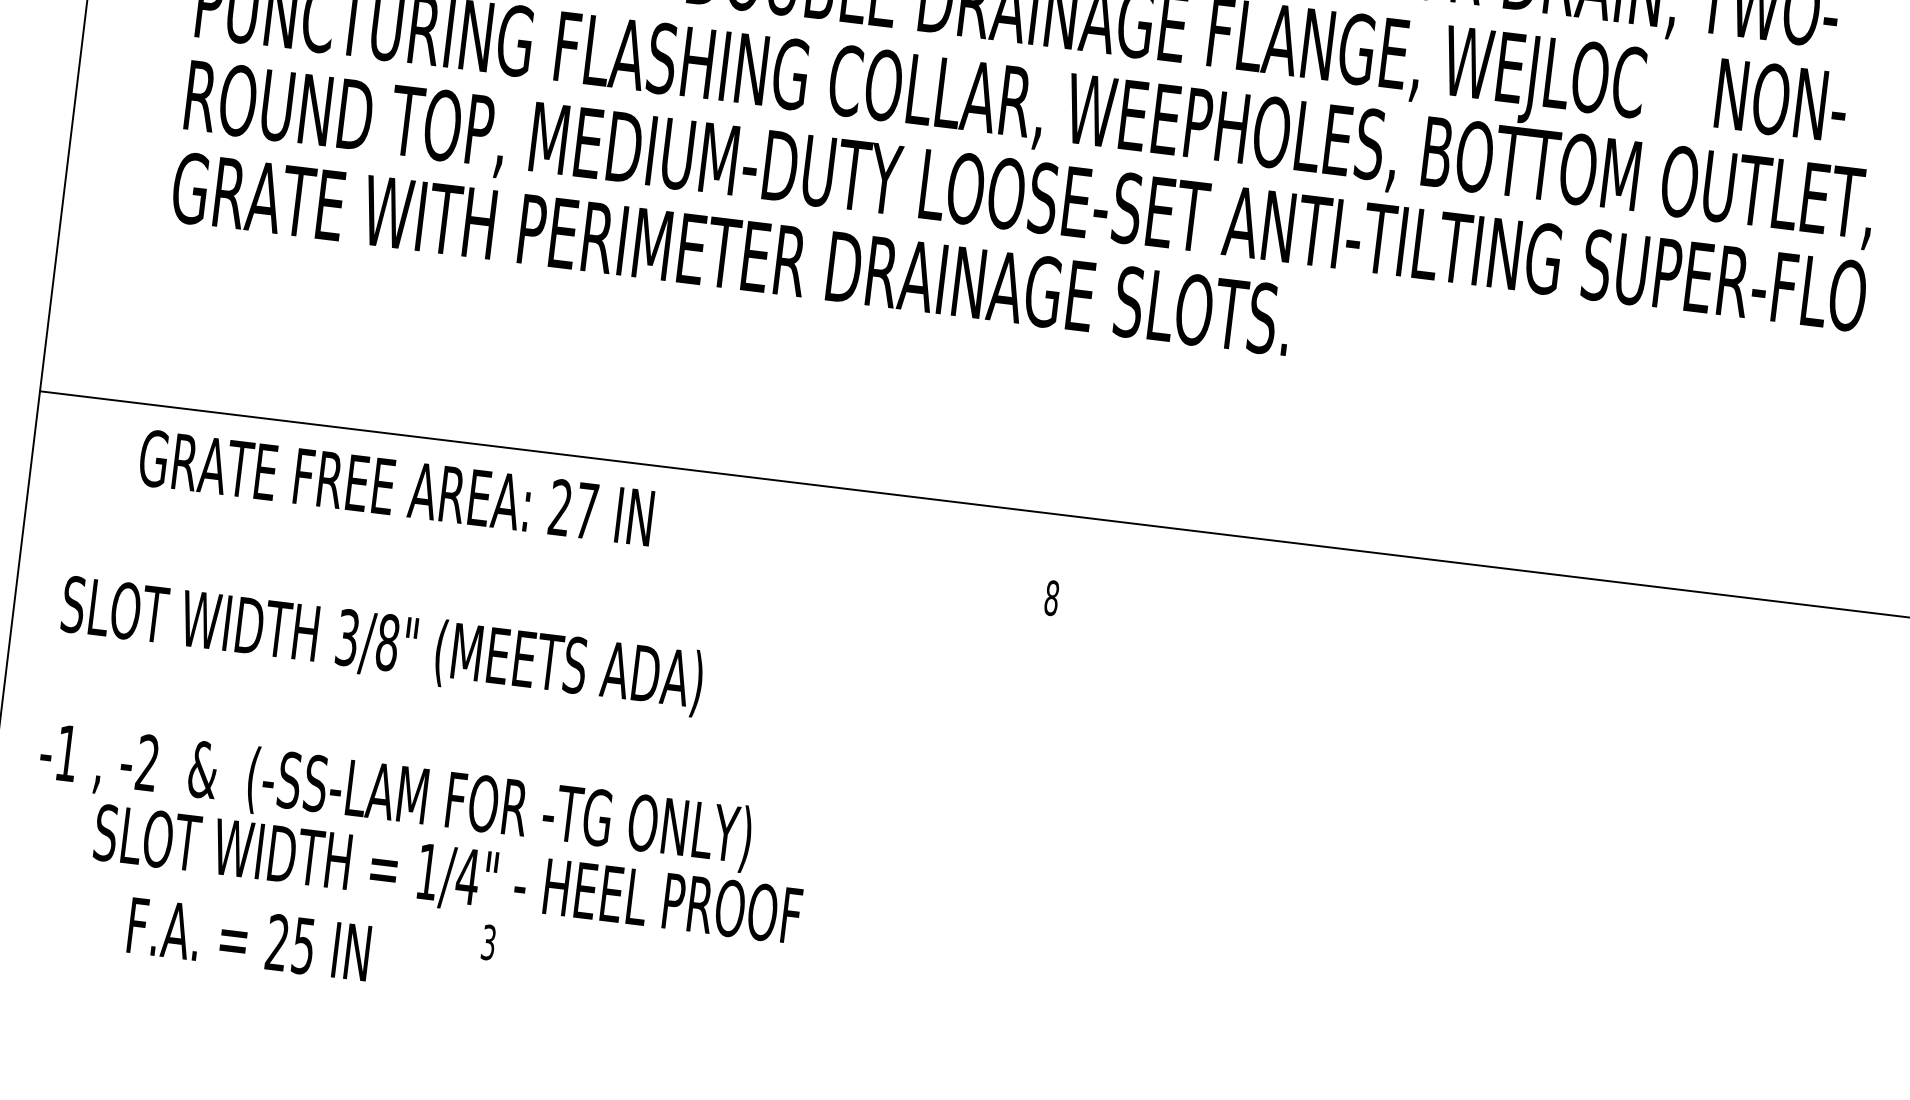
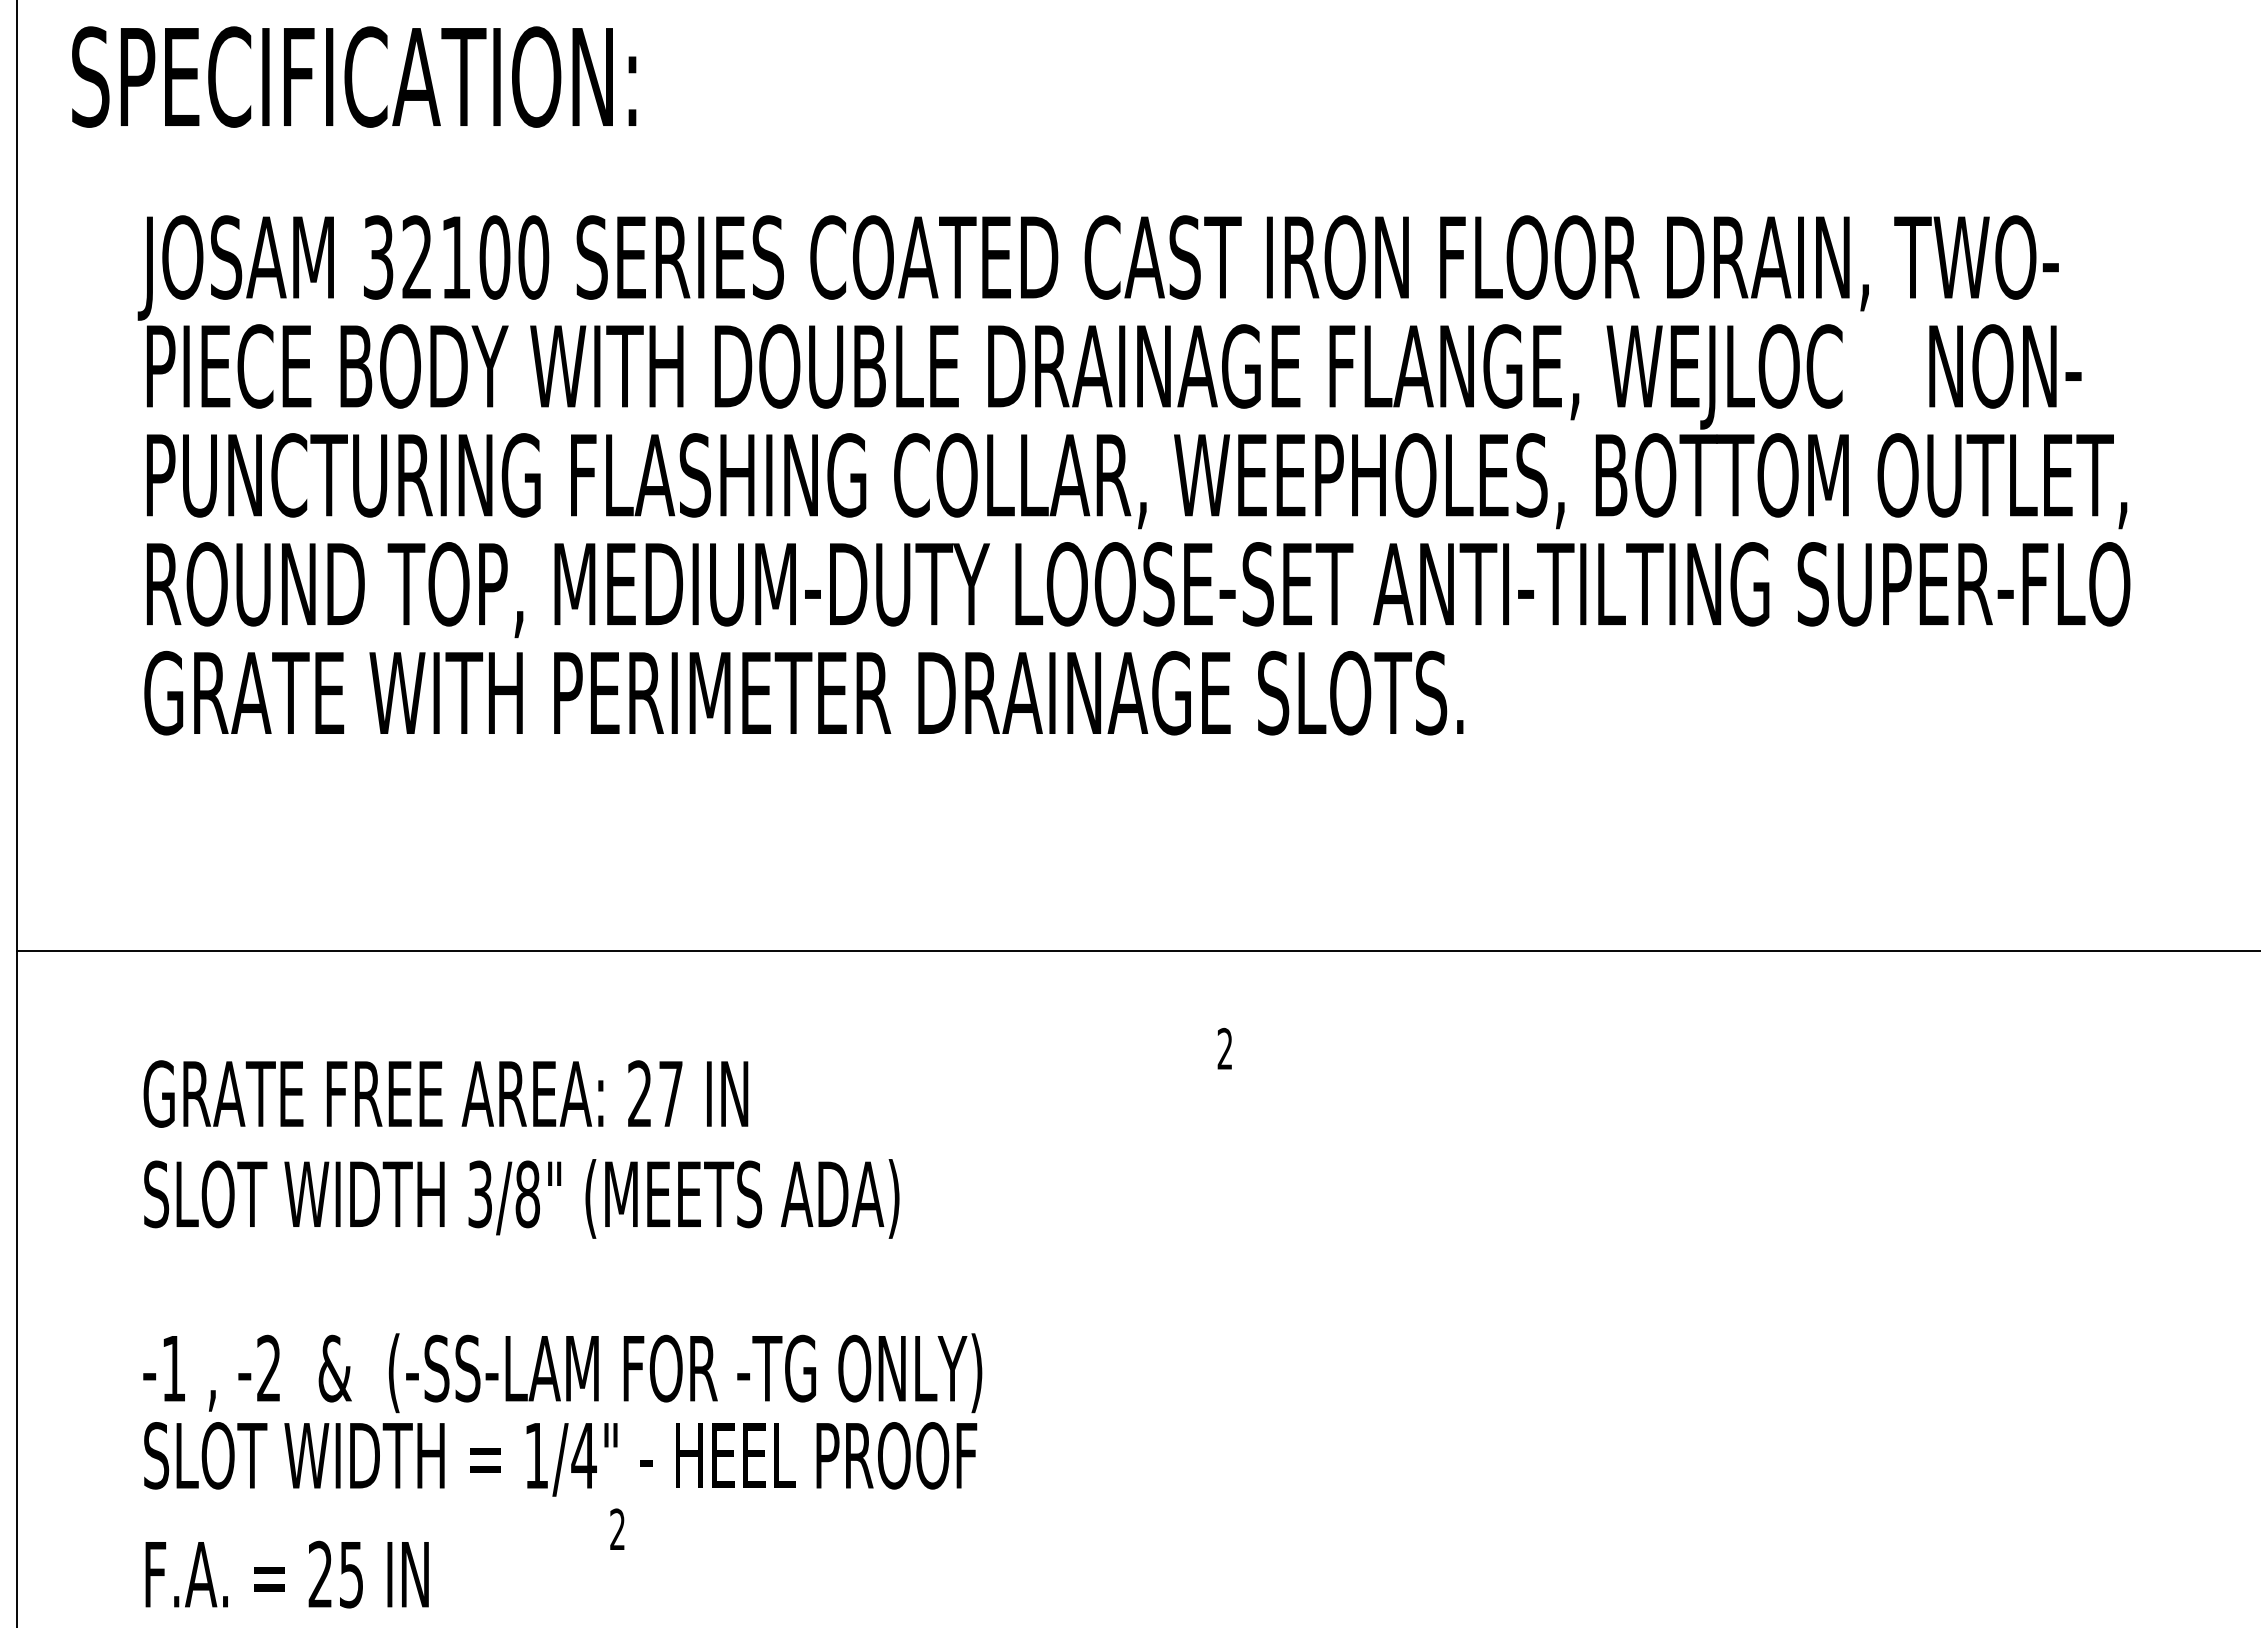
text: (396, 487) -> (445, 1093), moved
text: (1051, 597) -> (1224, 1048), 8 -> 2
text: (382, 645) -> (521, 1198), moved
text: (395, 797) -> (562, 1373), moved
text: (248, 939) -> (286, 1574), moved
text: (488, 942) -> (617, 1529), 3 -> 2

